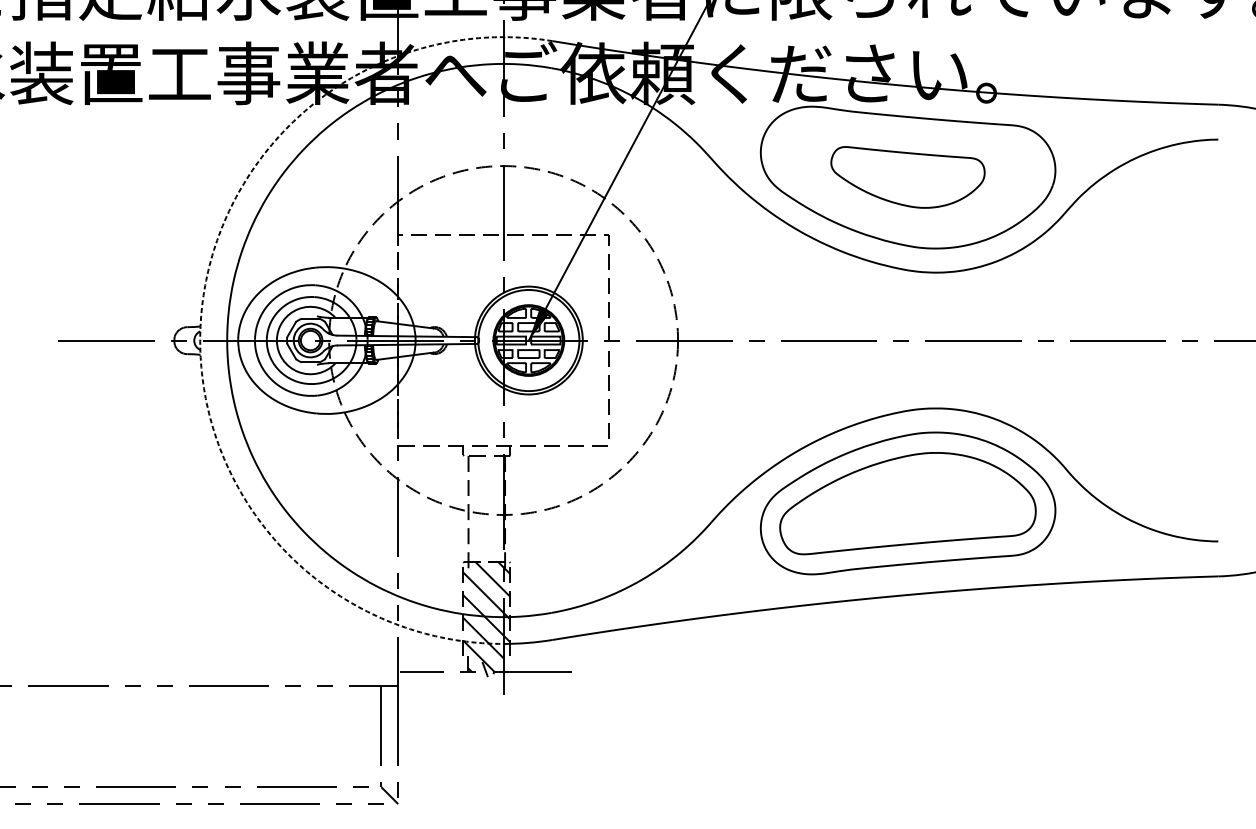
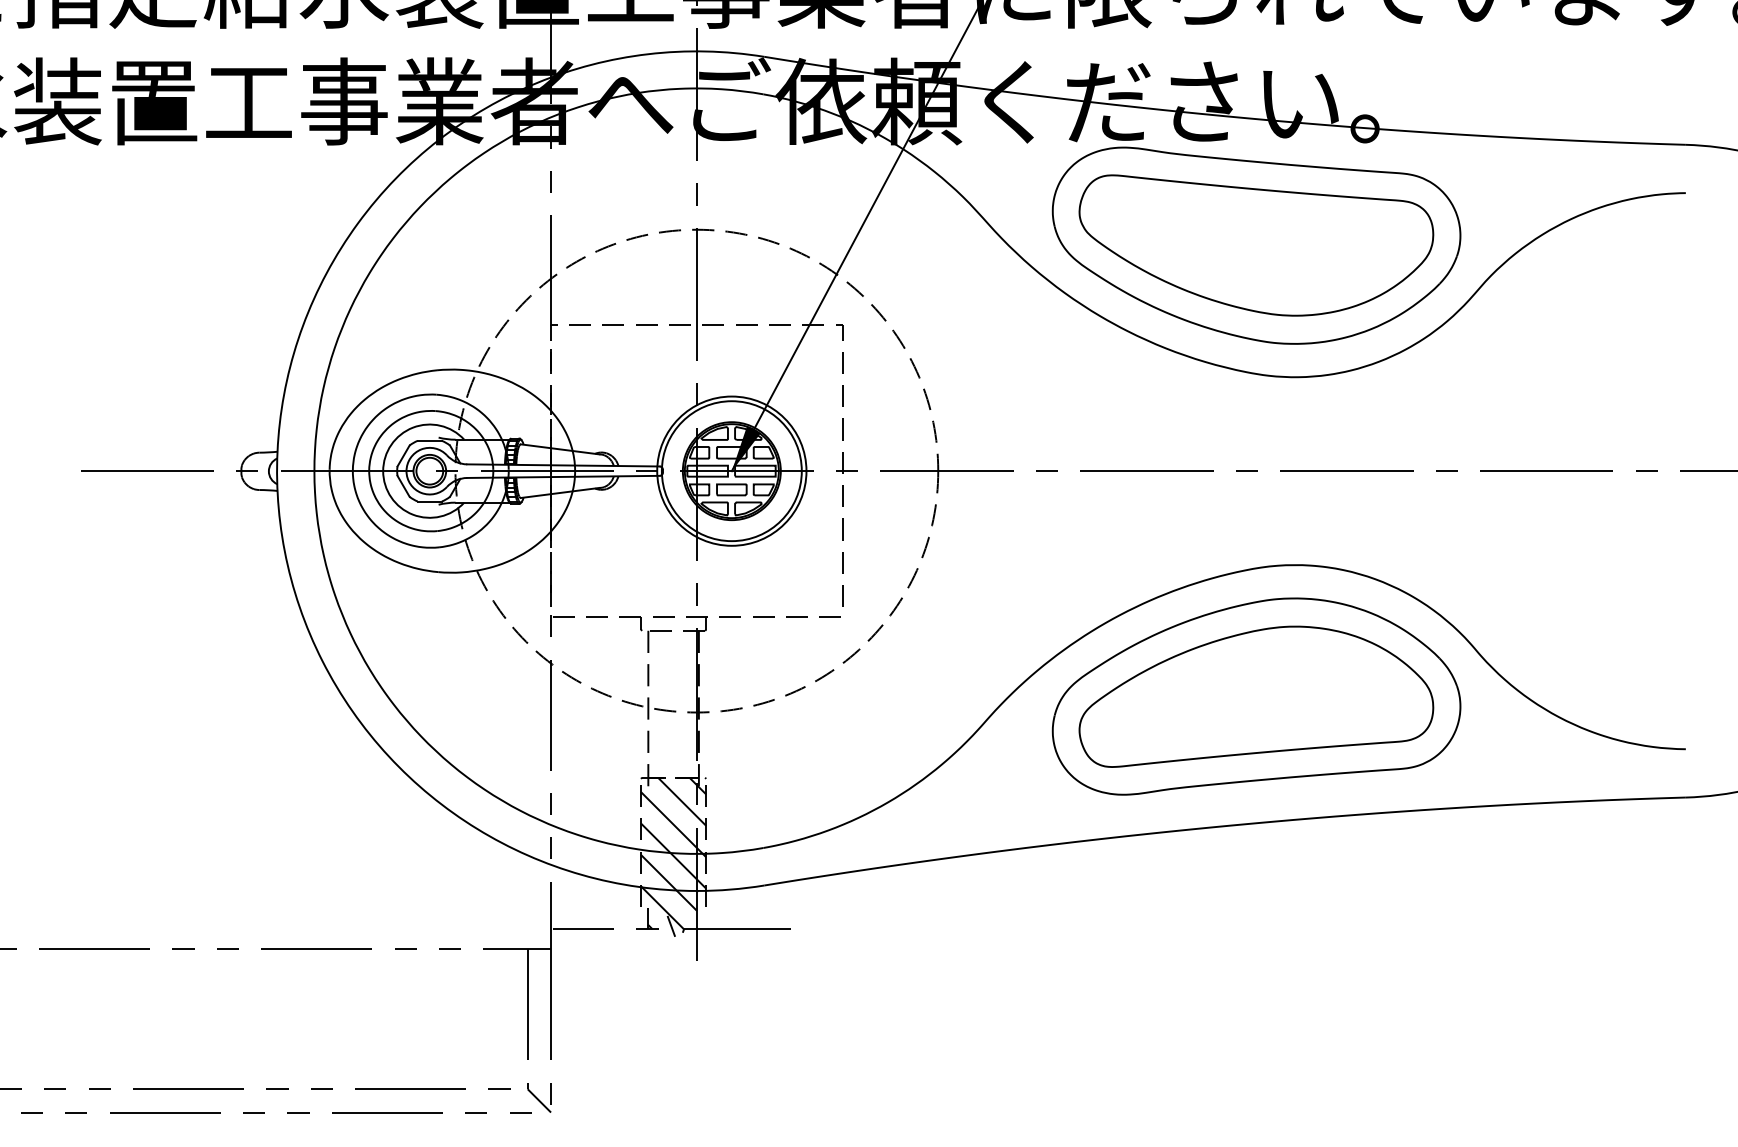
part: (908, 177) -> (1256, 245), size x1.67
arc: (201, 316) -> (278, 437), dashed -> solid

